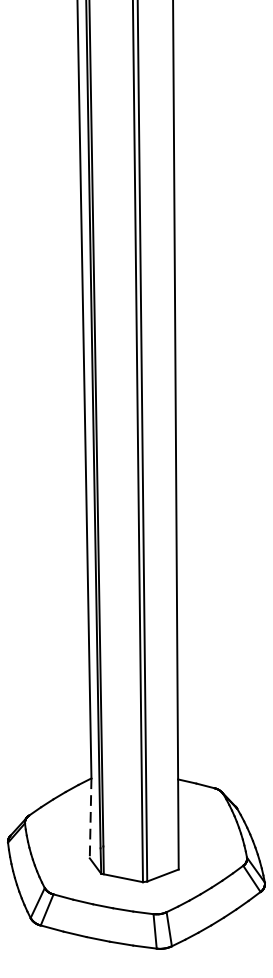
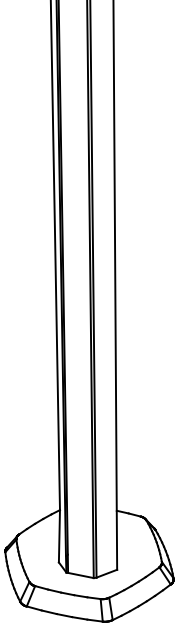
line: (90, 818) -> (59, 536), dashed -> solid

